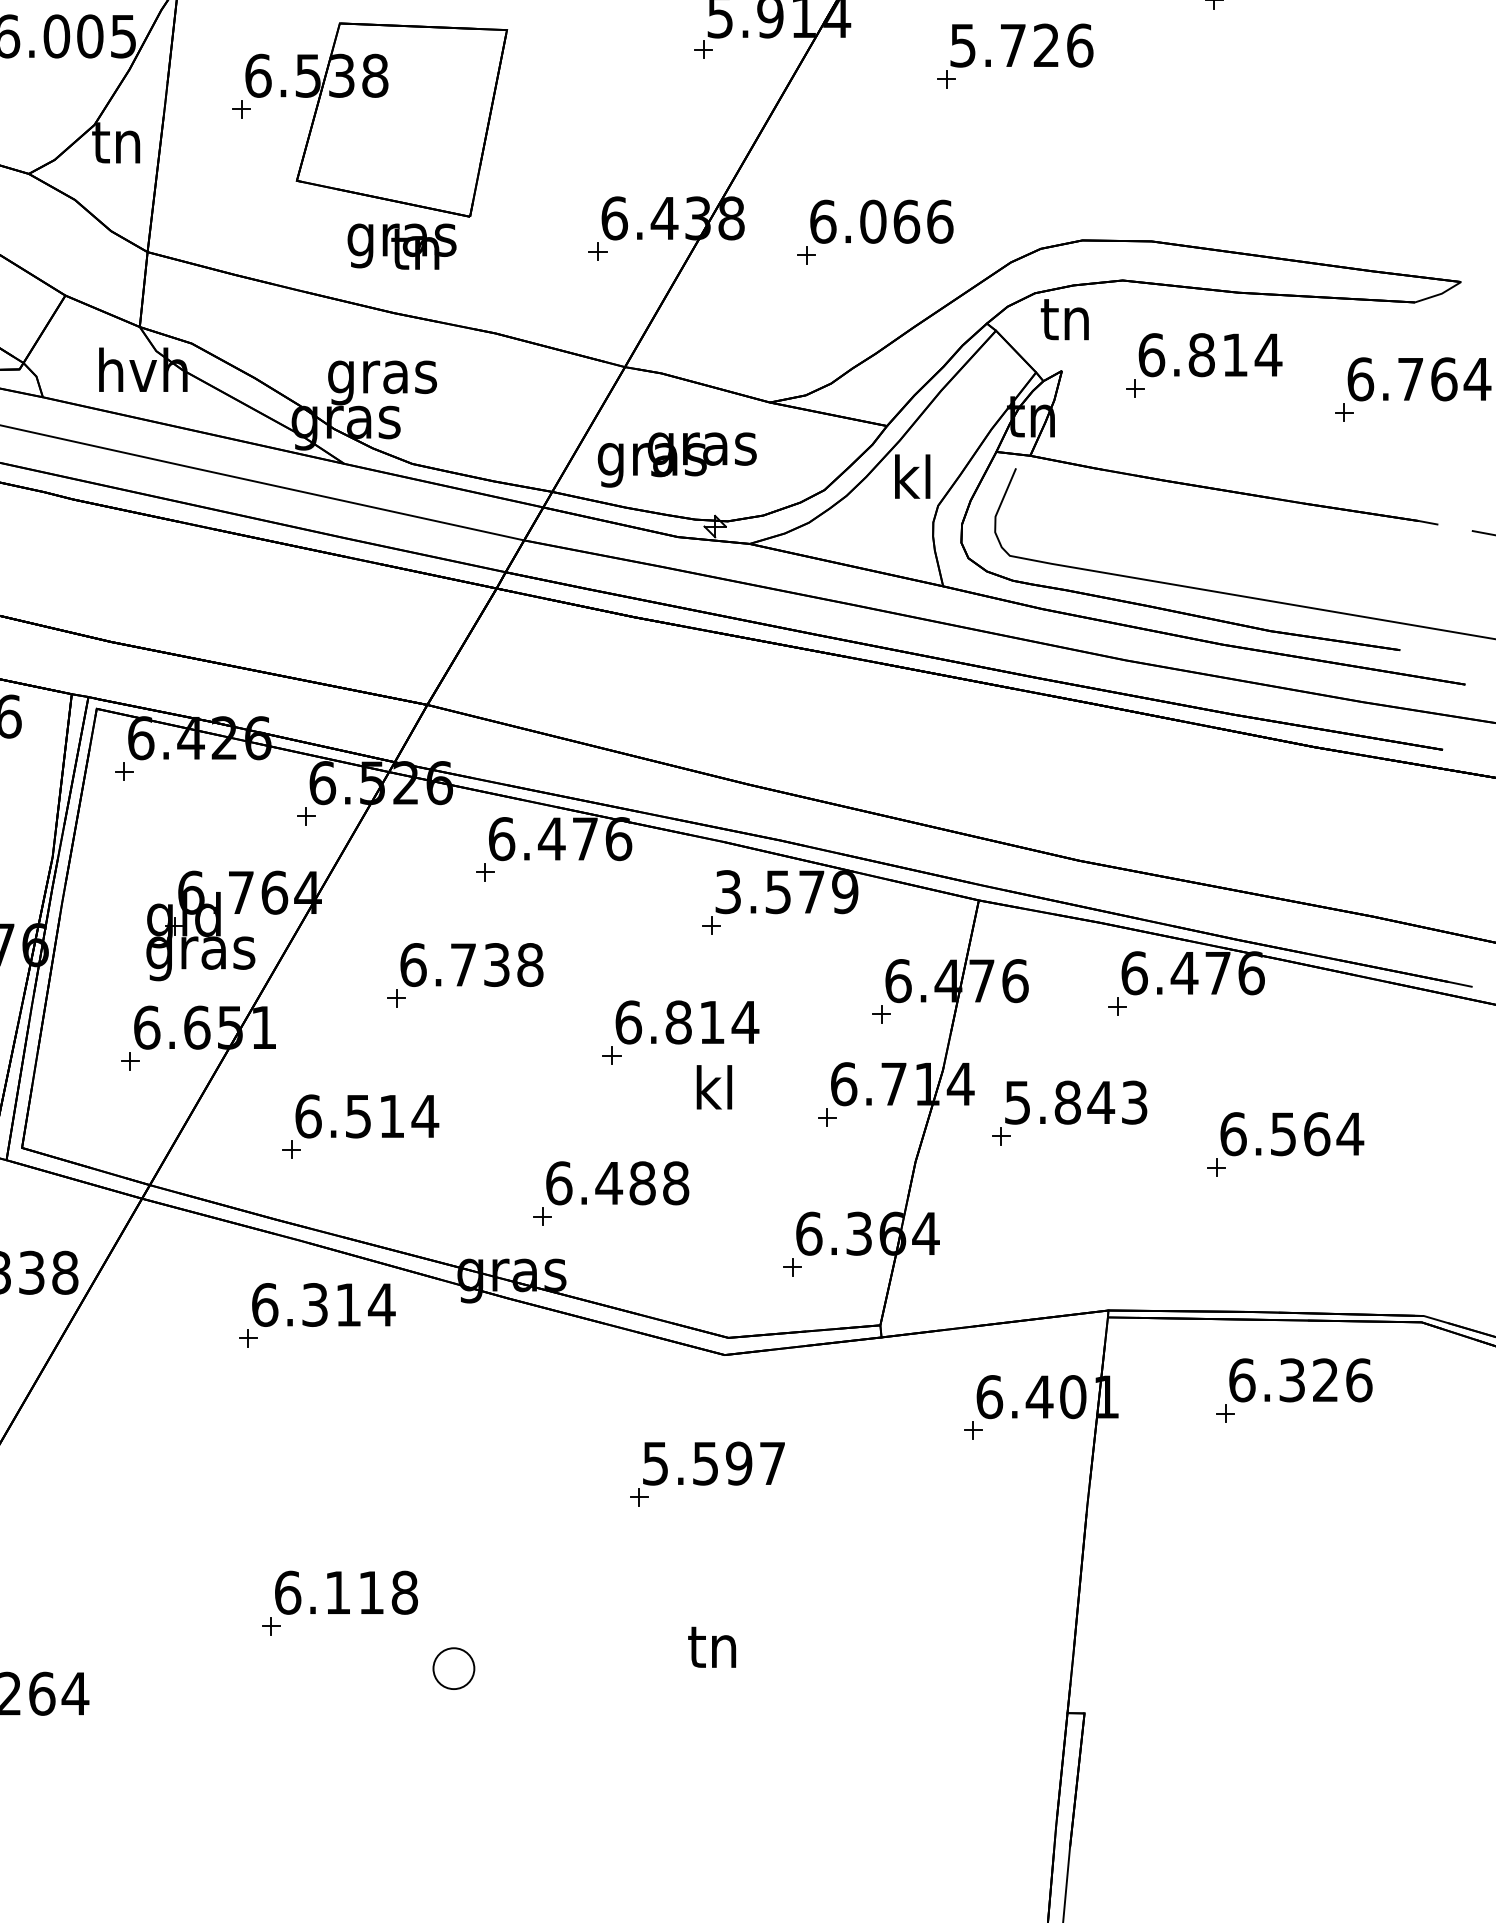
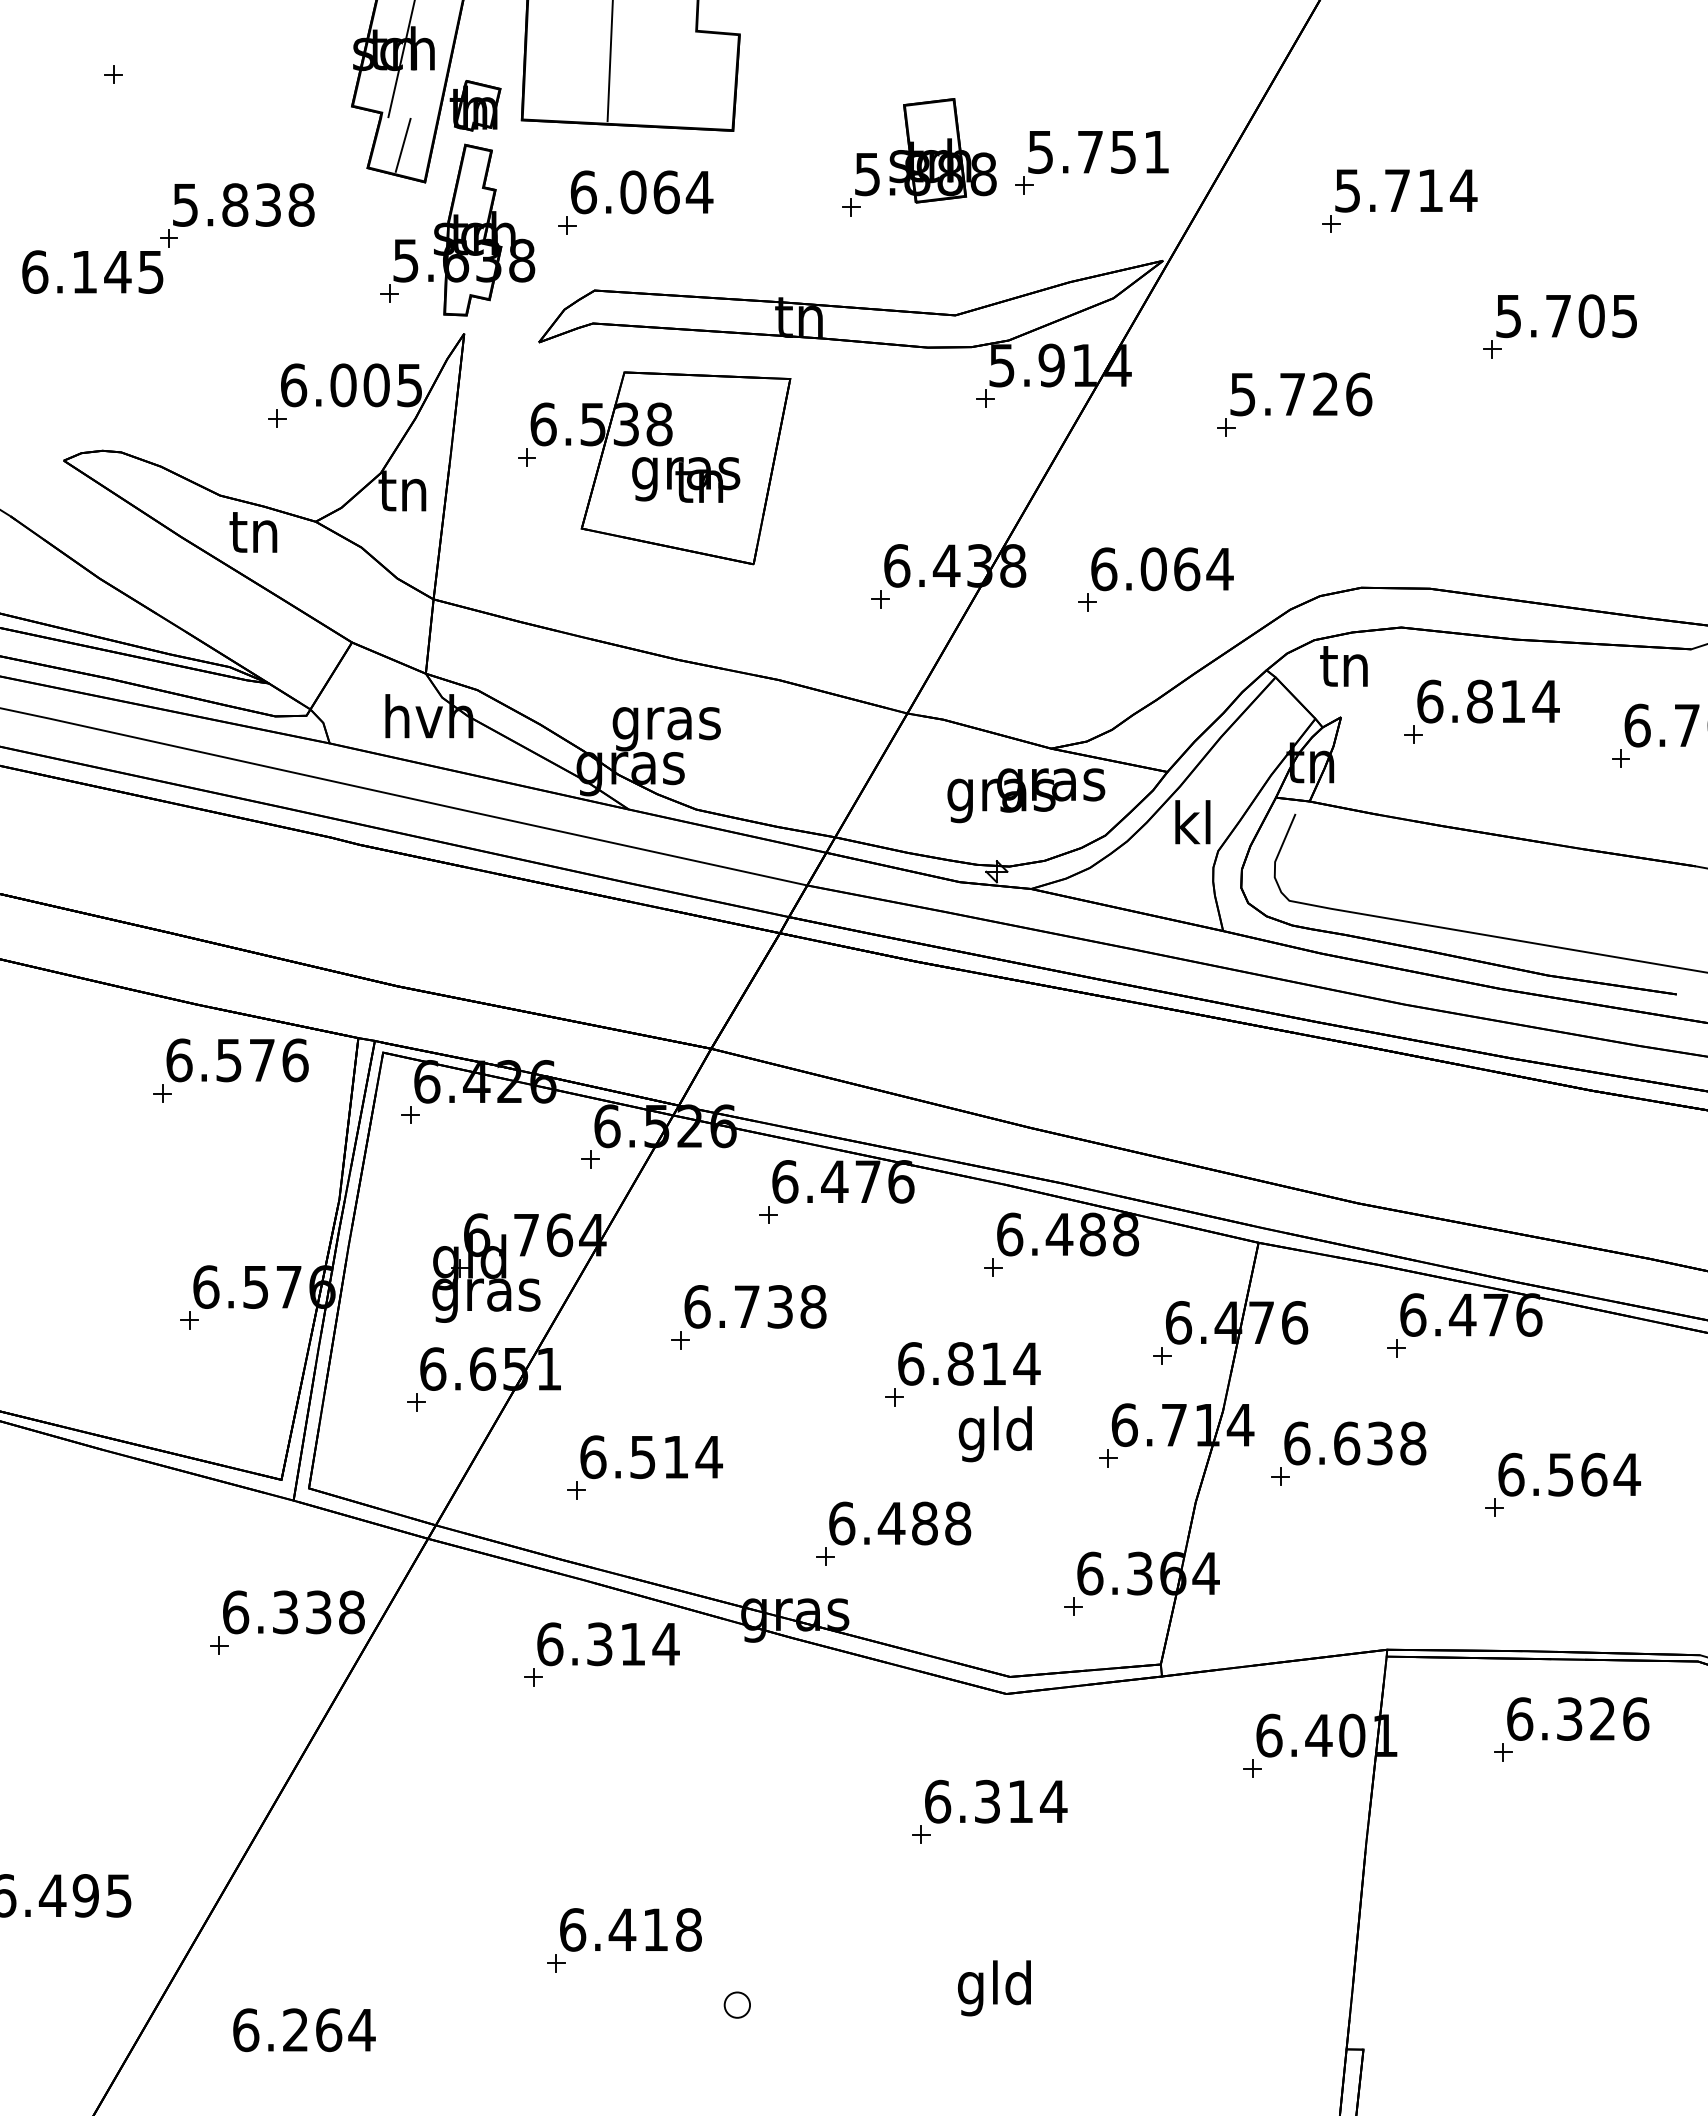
text: (939, 222) -> (1219, 569), 6.066 -> 6.064
text: (402, 246) -> (686, 479), moved
text: (677, 459) -> (1026, 795), moved
text: (787, 892) -> (1068, 1234), 3.579 -> 6.488
text: (712, 1093) -> (994, 1434), kl -> gld
text: (1076, 1102) -> (1355, 1443), 5.843 -> 6.638
text: (714, 1463) -> (996, 1801), 5.597 -> 6.314
text: (337, 1592) -> (622, 1929), 6.118 -> 6.418
text: (711, 1651) -> (993, 1988), tn -> gld
part: (452, 1667) -> (736, 2004), size x0.62

